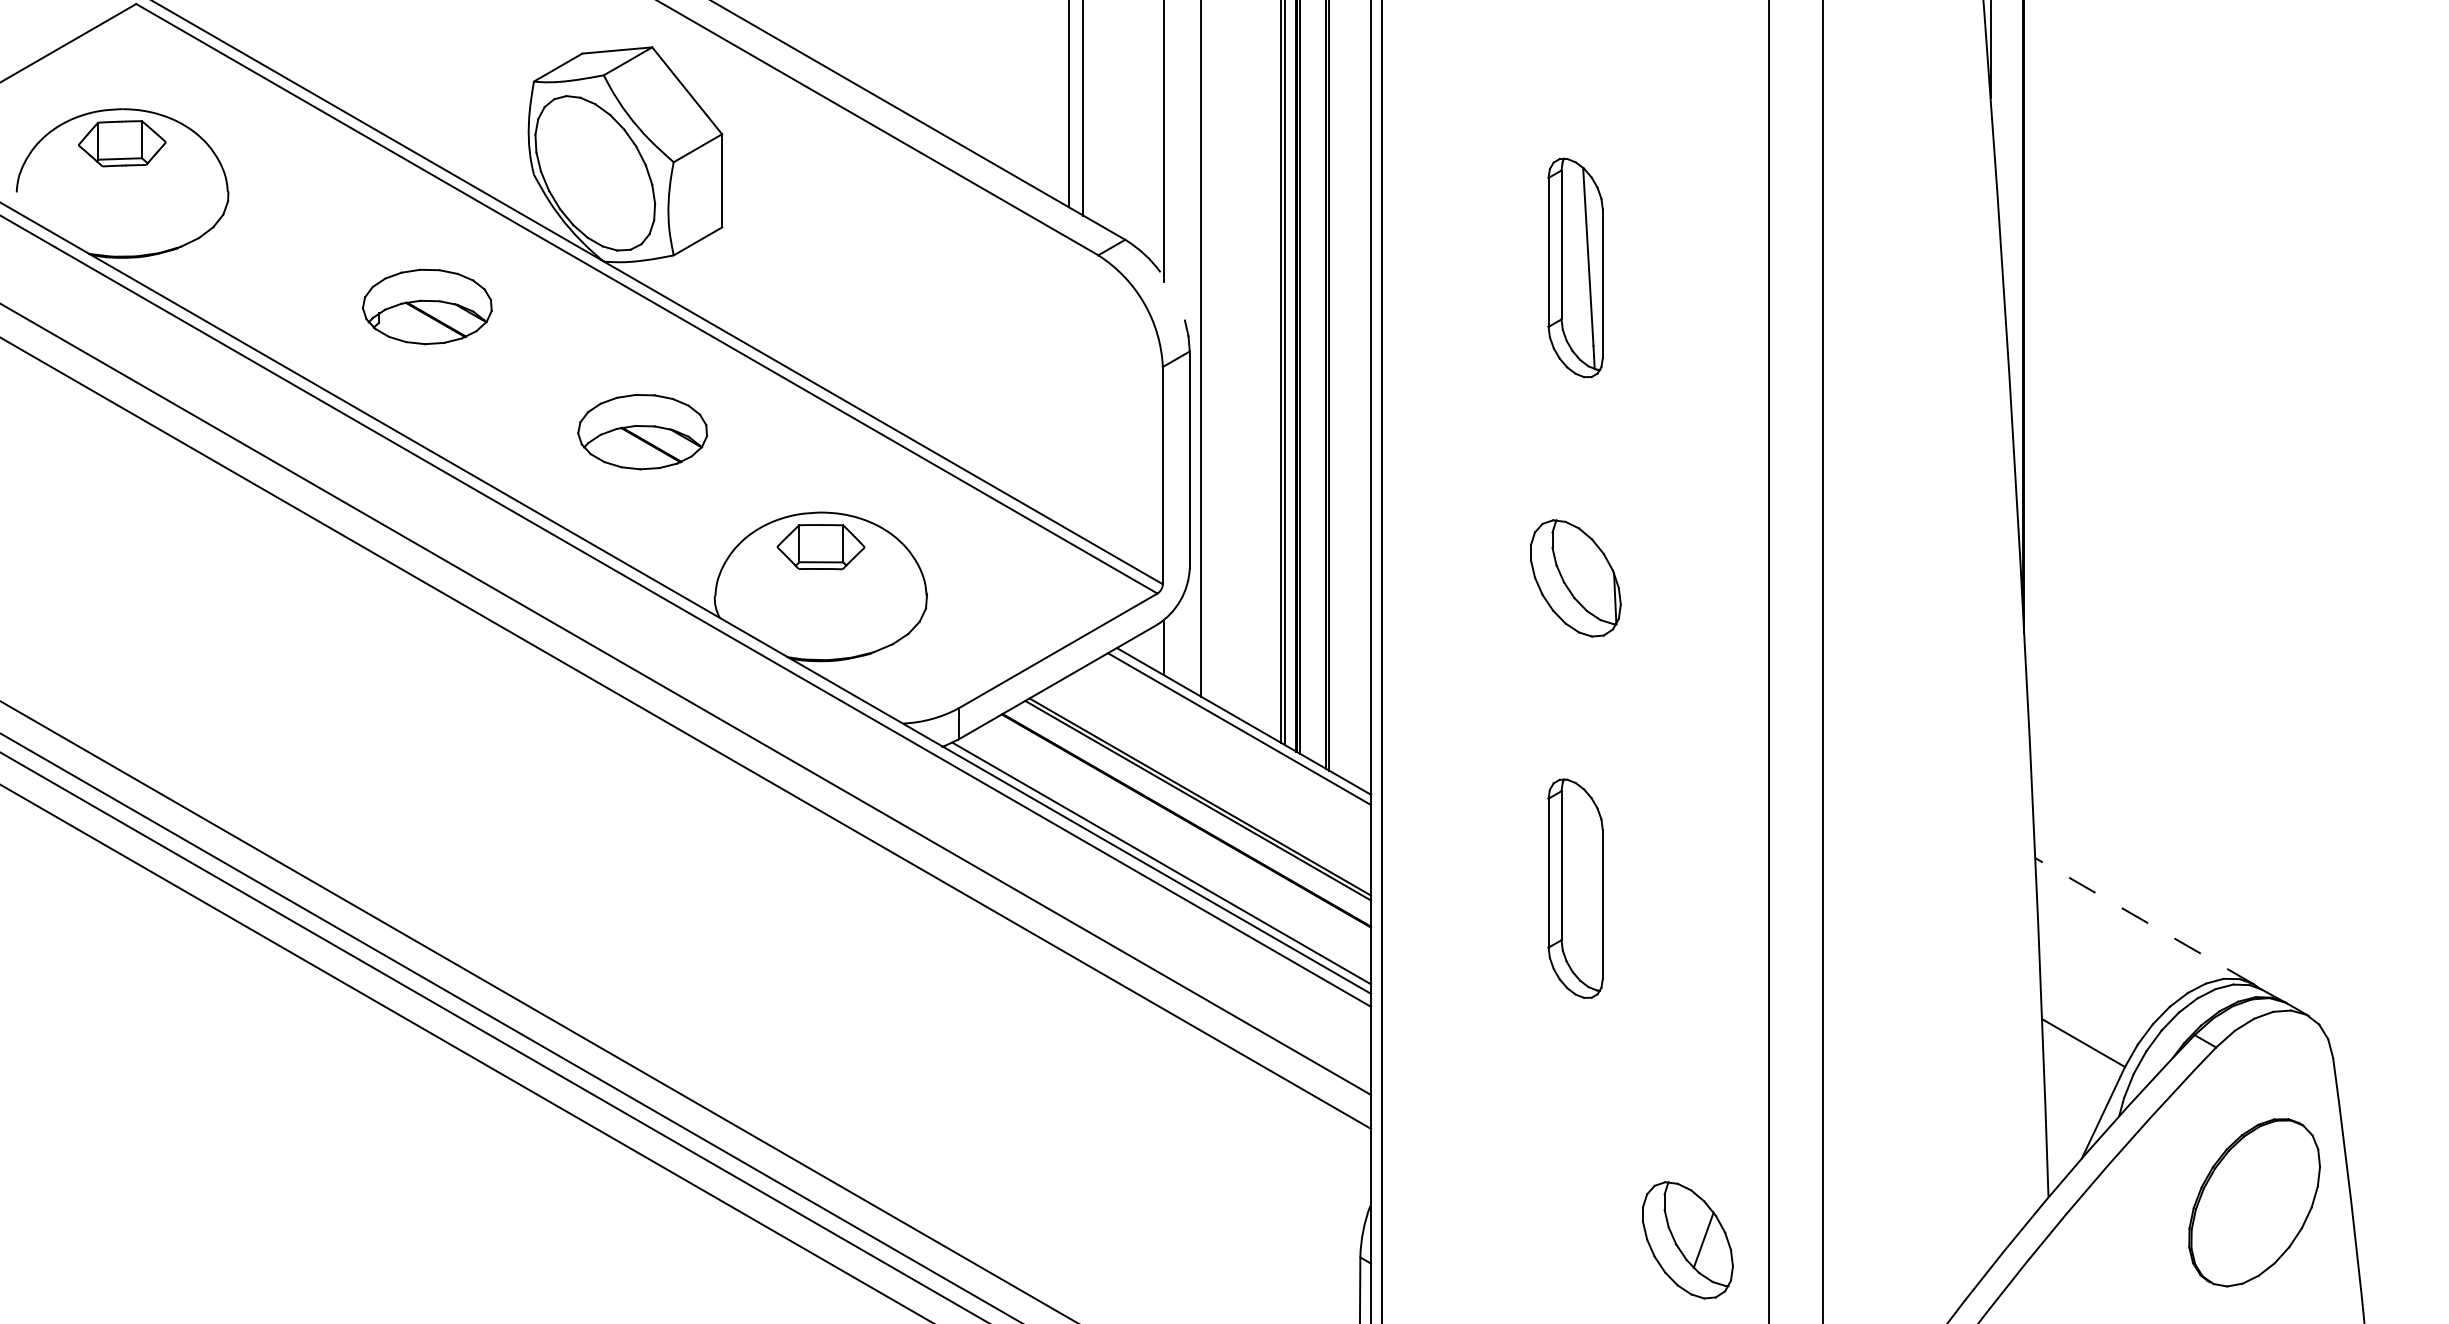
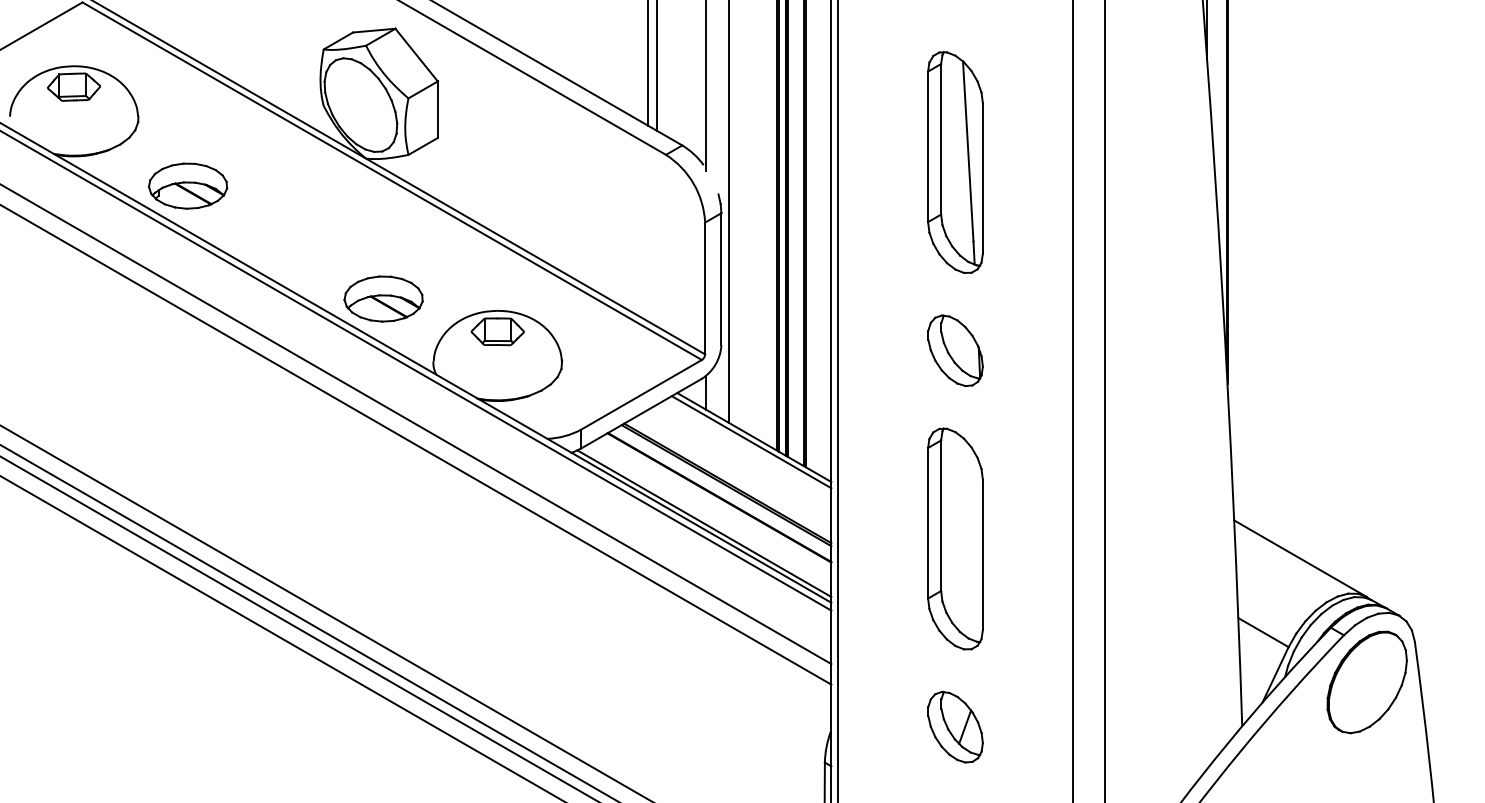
part: (1575, 267) -> (955, 162), size x1.67
part: (428, 305) -> (188, 185), moved
part: (642, 431) -> (383, 298), moved
part: (1575, 887) -> (955, 538), size x1.67
line: (2142, 920) -> (1299, 558), dashed -> solid
part: (2253, 1202) -> (1366, 682), moved
part: (1687, 1240) -> (955, 727), moved

